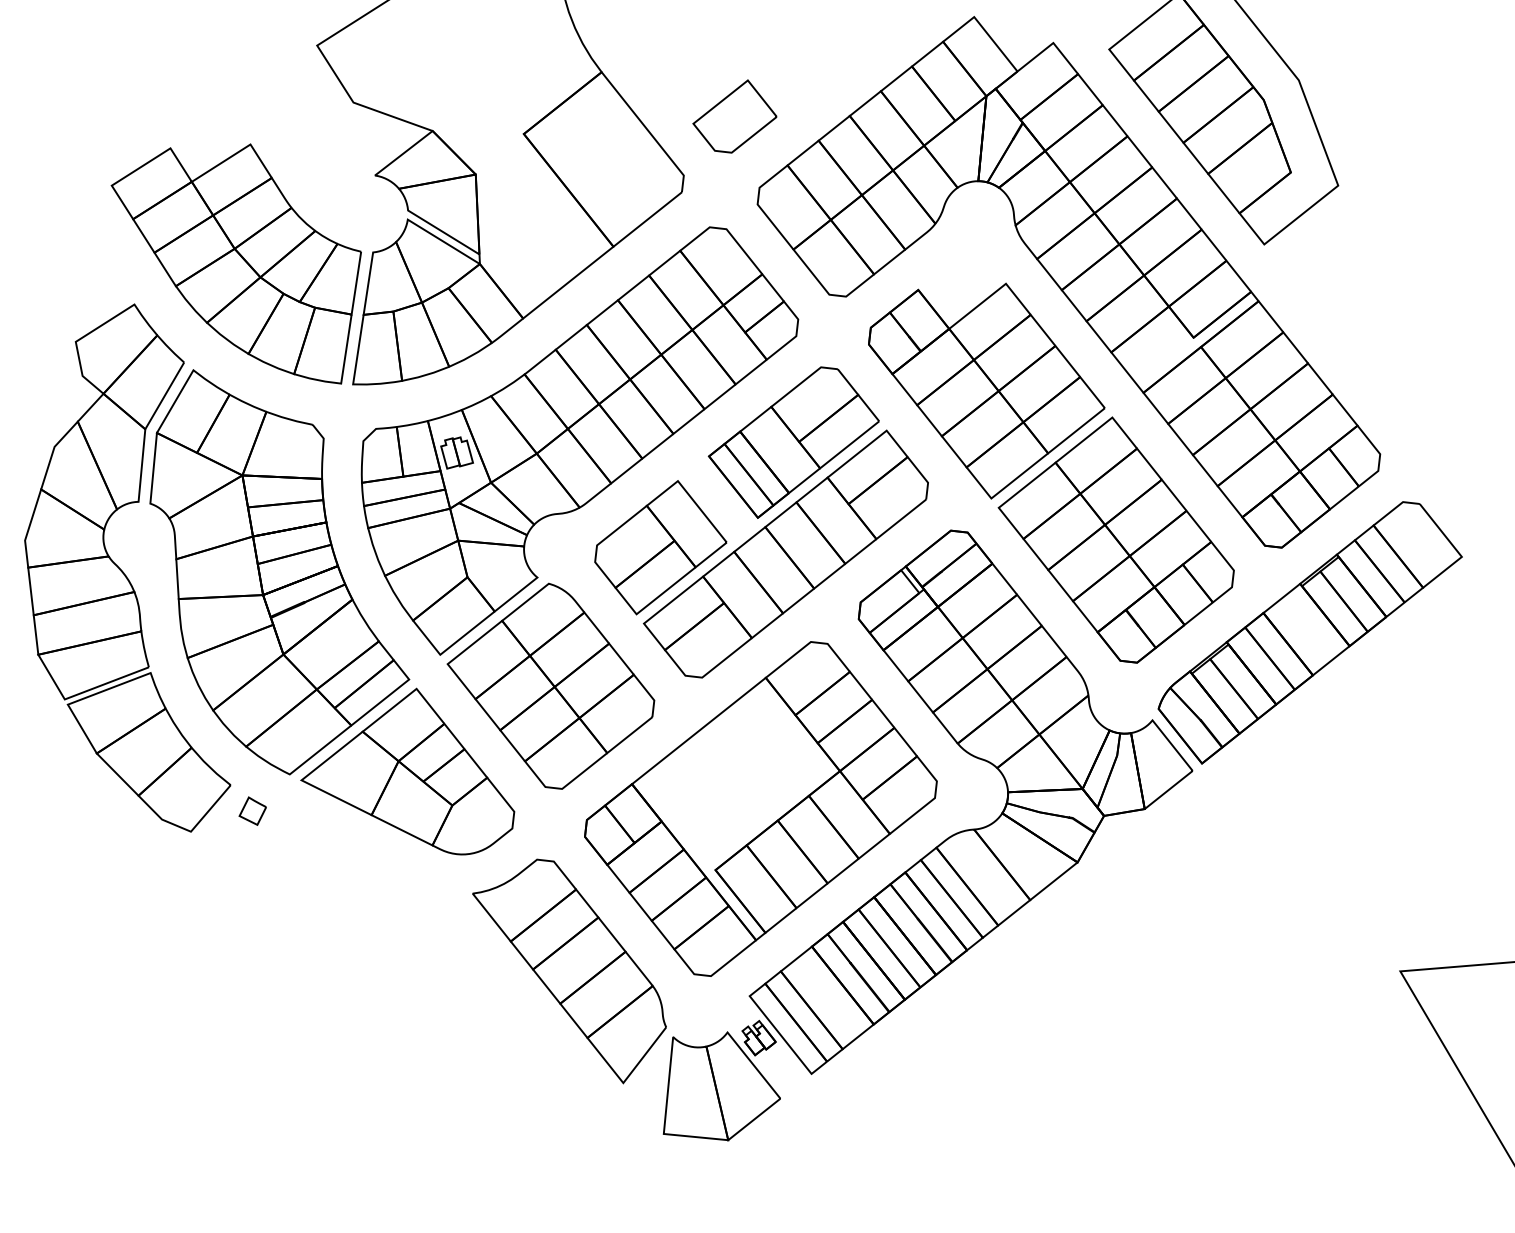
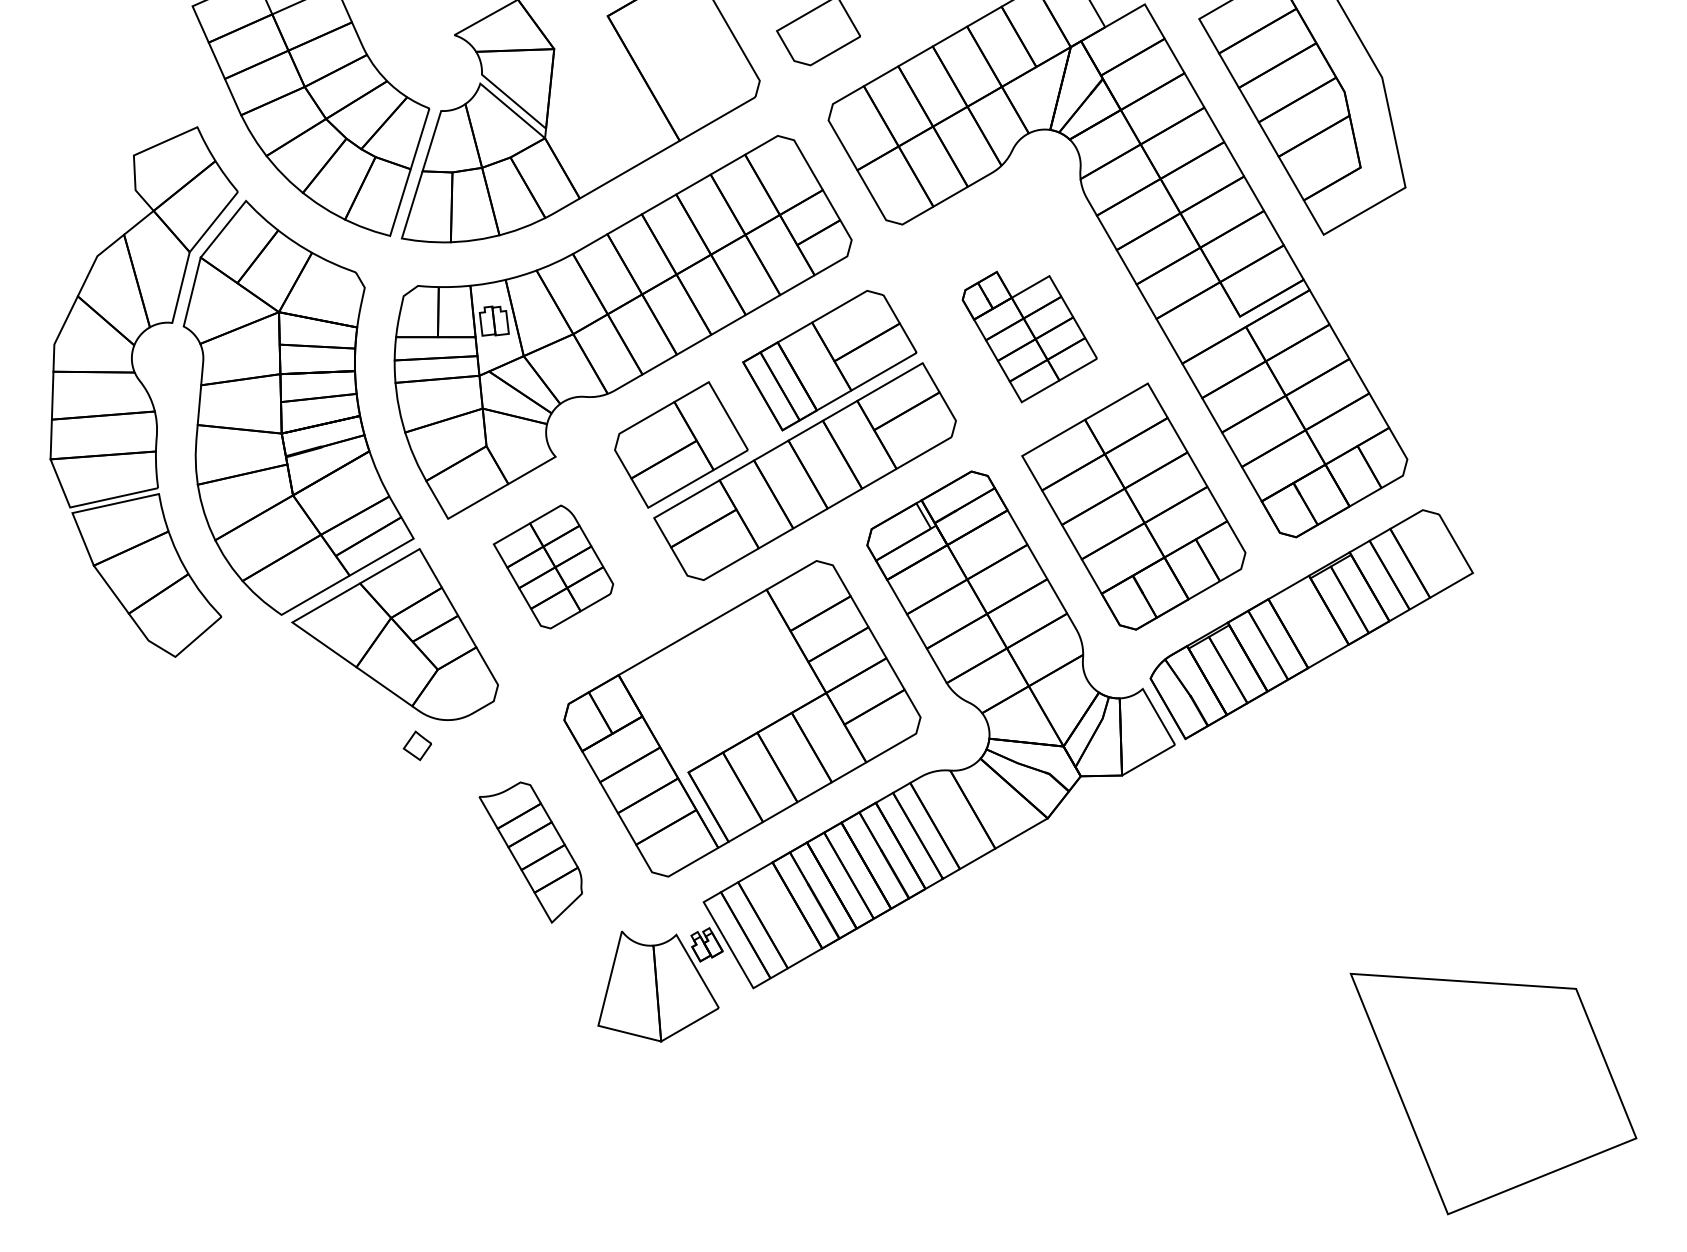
part: (988, 388) -> (1029, 336), size x0.6
part: (551, 686) -> (553, 566), size x0.6
part: (251, 811) -> (416, 745), moved
part: (571, 972) -> (530, 852), size x0.6

